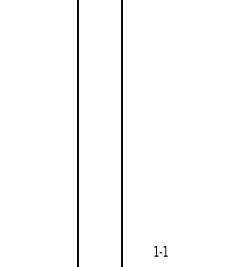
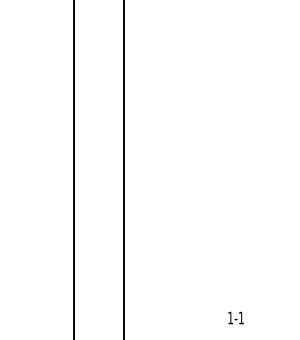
text: (160, 250) -> (235, 317), moved

